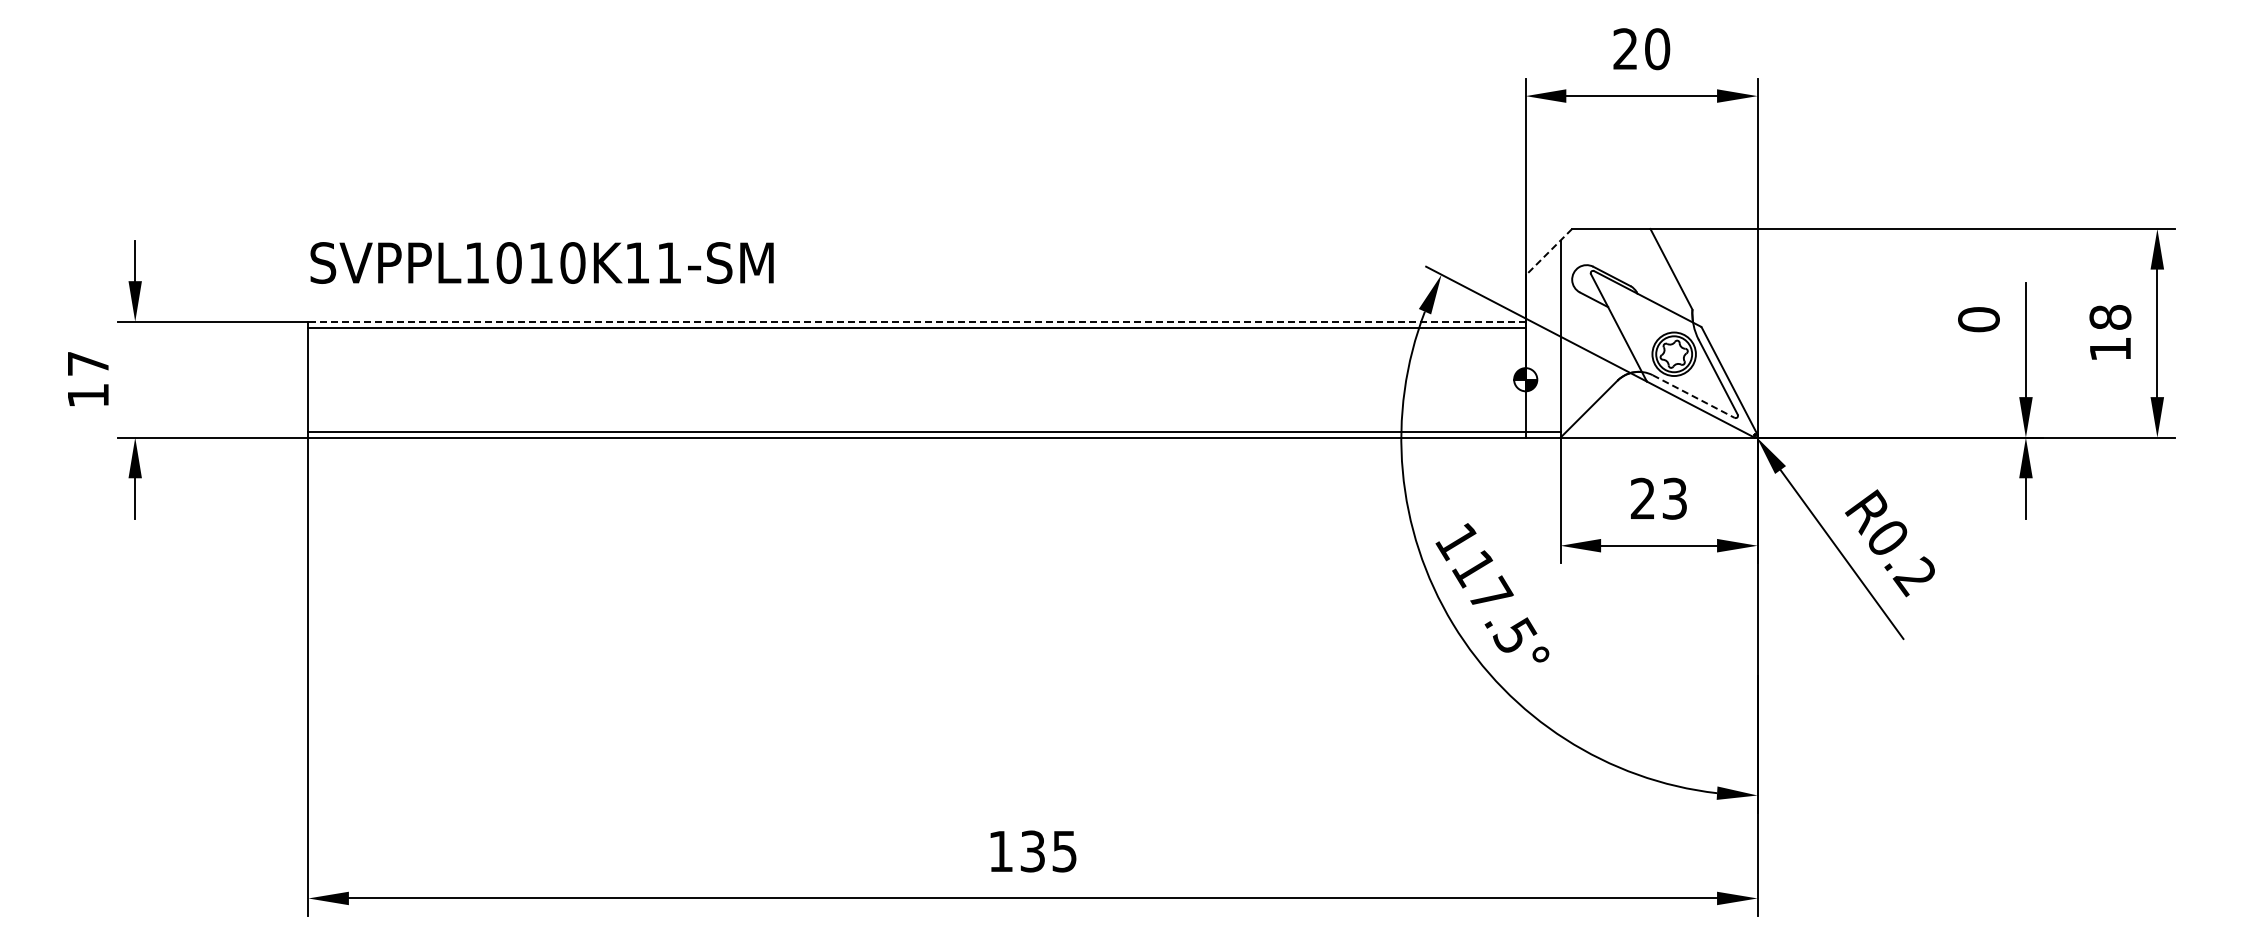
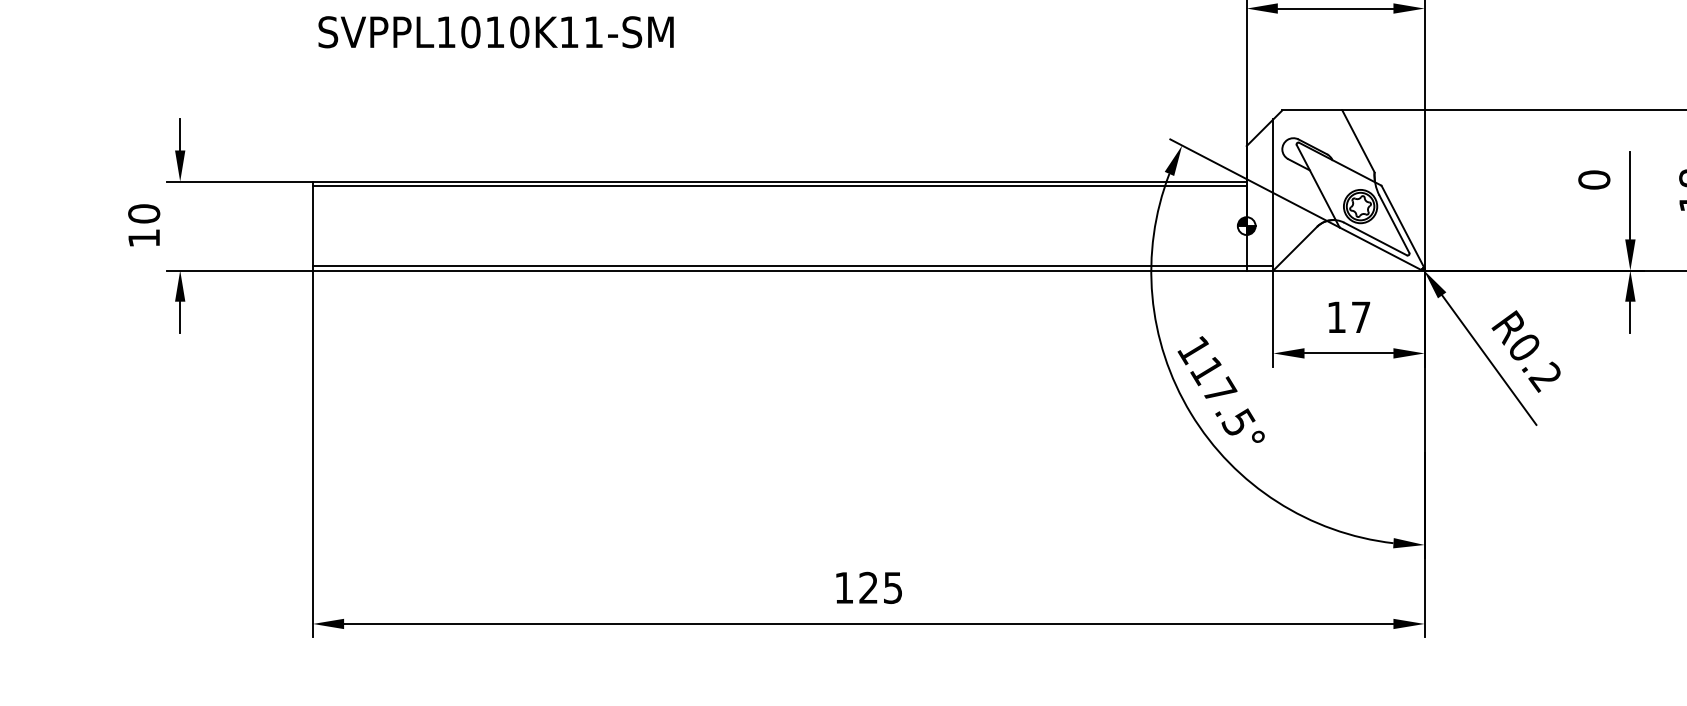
line: (1548, 252) -> (1264, 128), dashed -> solid
text: (541, 262) -> (495, 31), moved
line: (917, 321) -> (780, 181), dashed -> solid
text: (88, 363) -> (144, 213), 17 -> 10
line: (1694, 396) -> (1376, 238), dashed -> solid
text: (1658, 498) -> (1348, 317), 23 -> 17
text: (1032, 851) -> (868, 587), 135 -> 125

